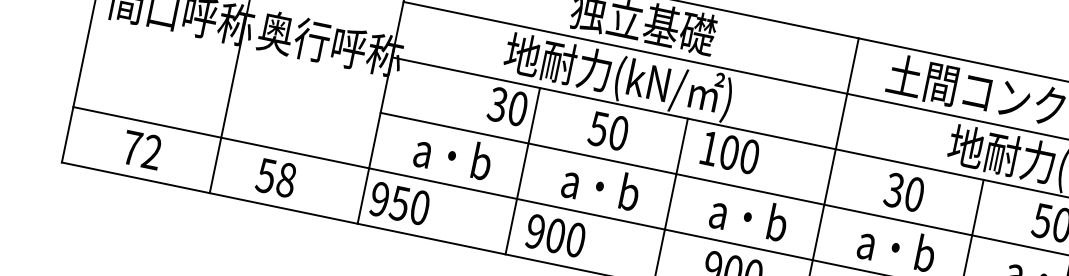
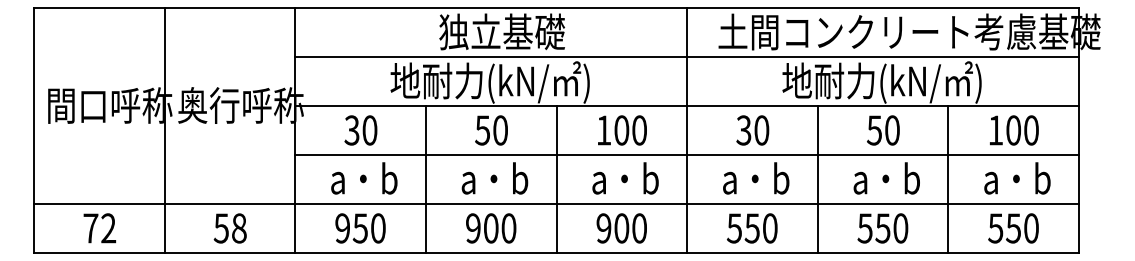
text: (507, 106) -> (360, 130), moved
text: (730, 152) -> (622, 130), moved
text: (275, 177) -> (229, 228), moved
text: (399, 203) -> (360, 228), moved
text: (556, 236) -> (491, 228), moved

